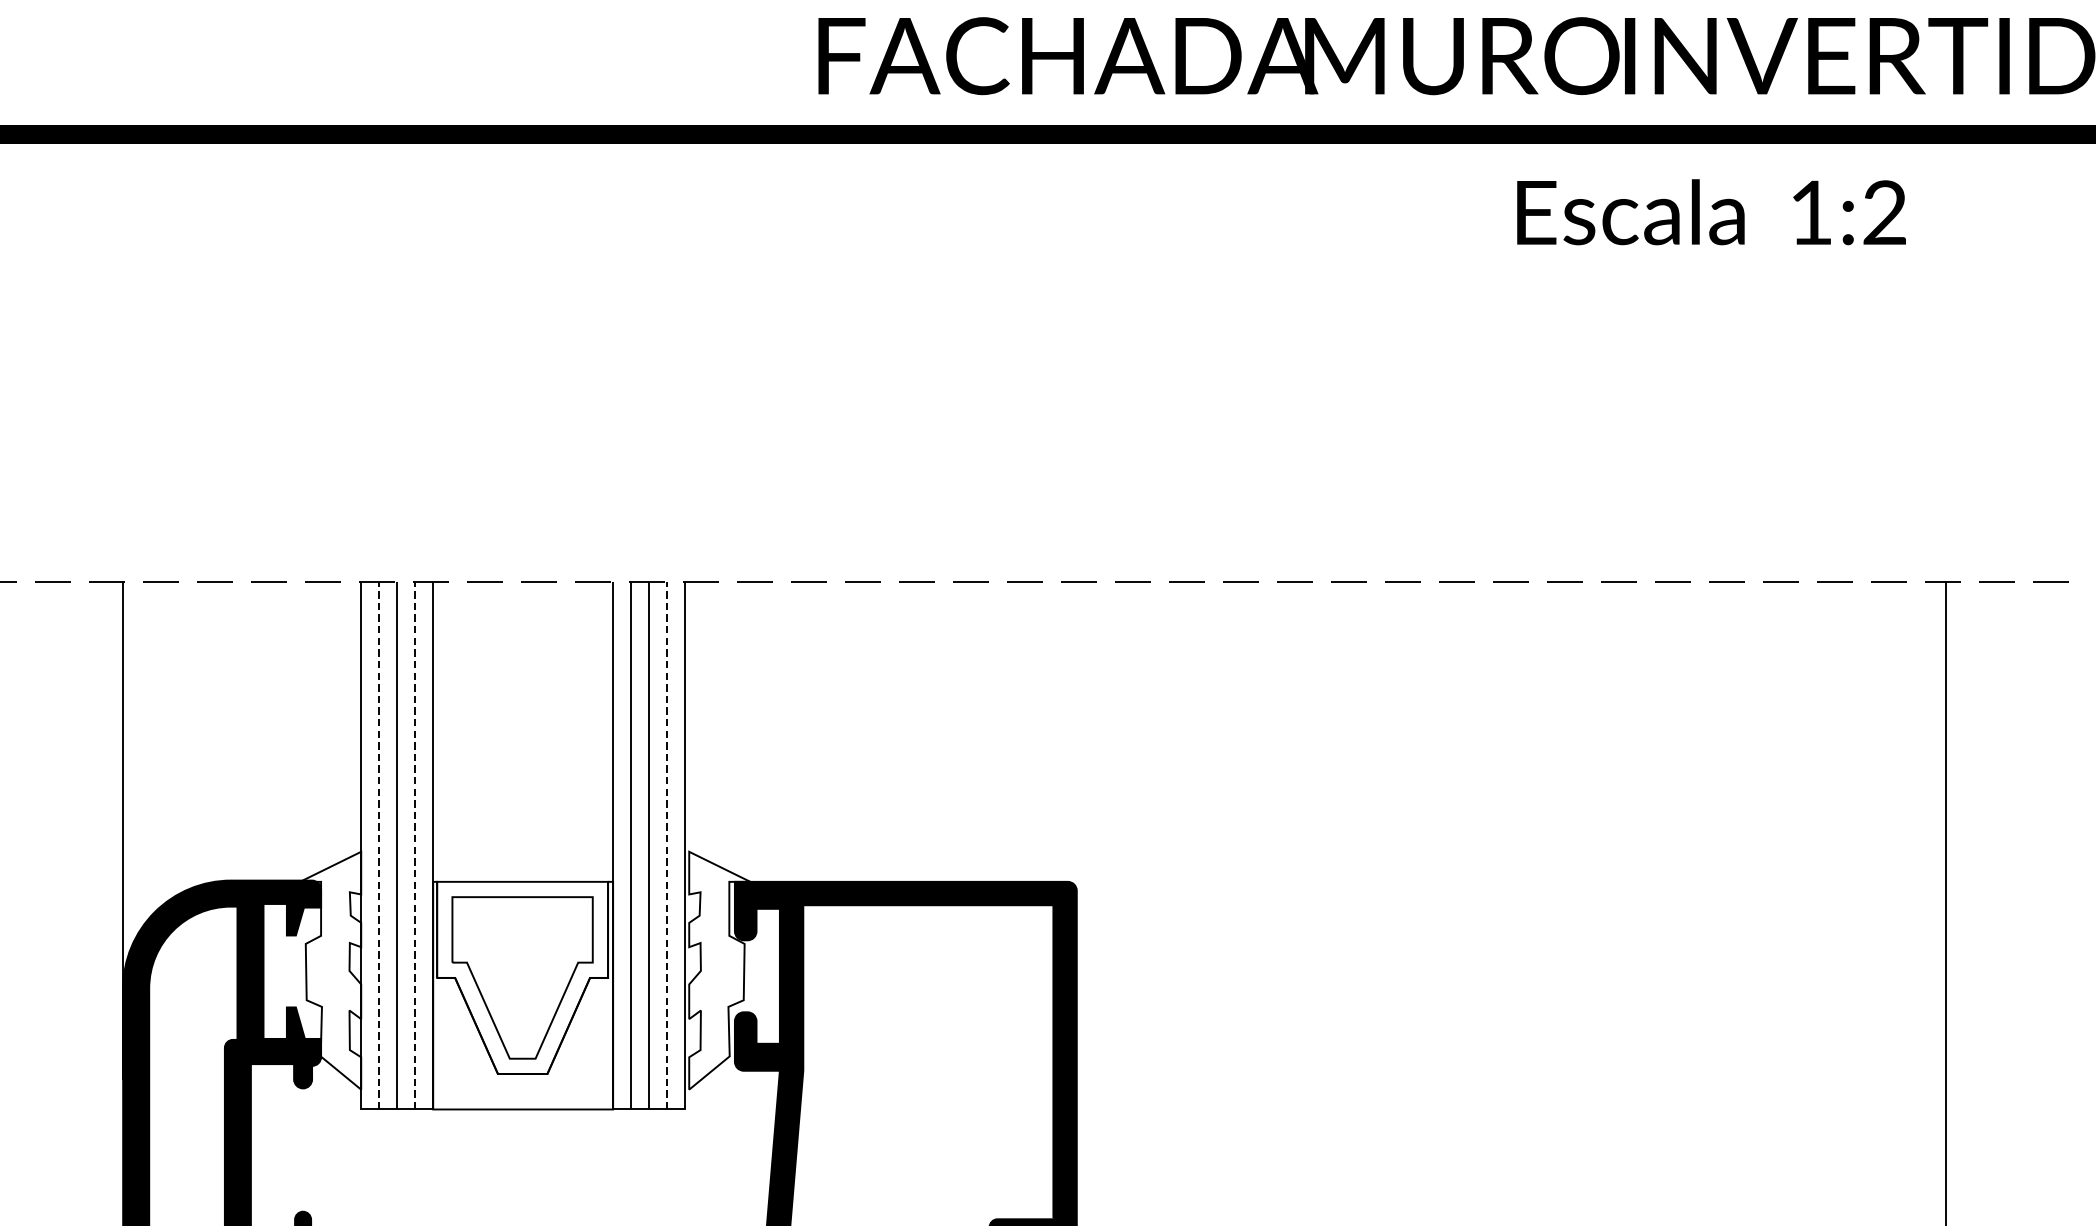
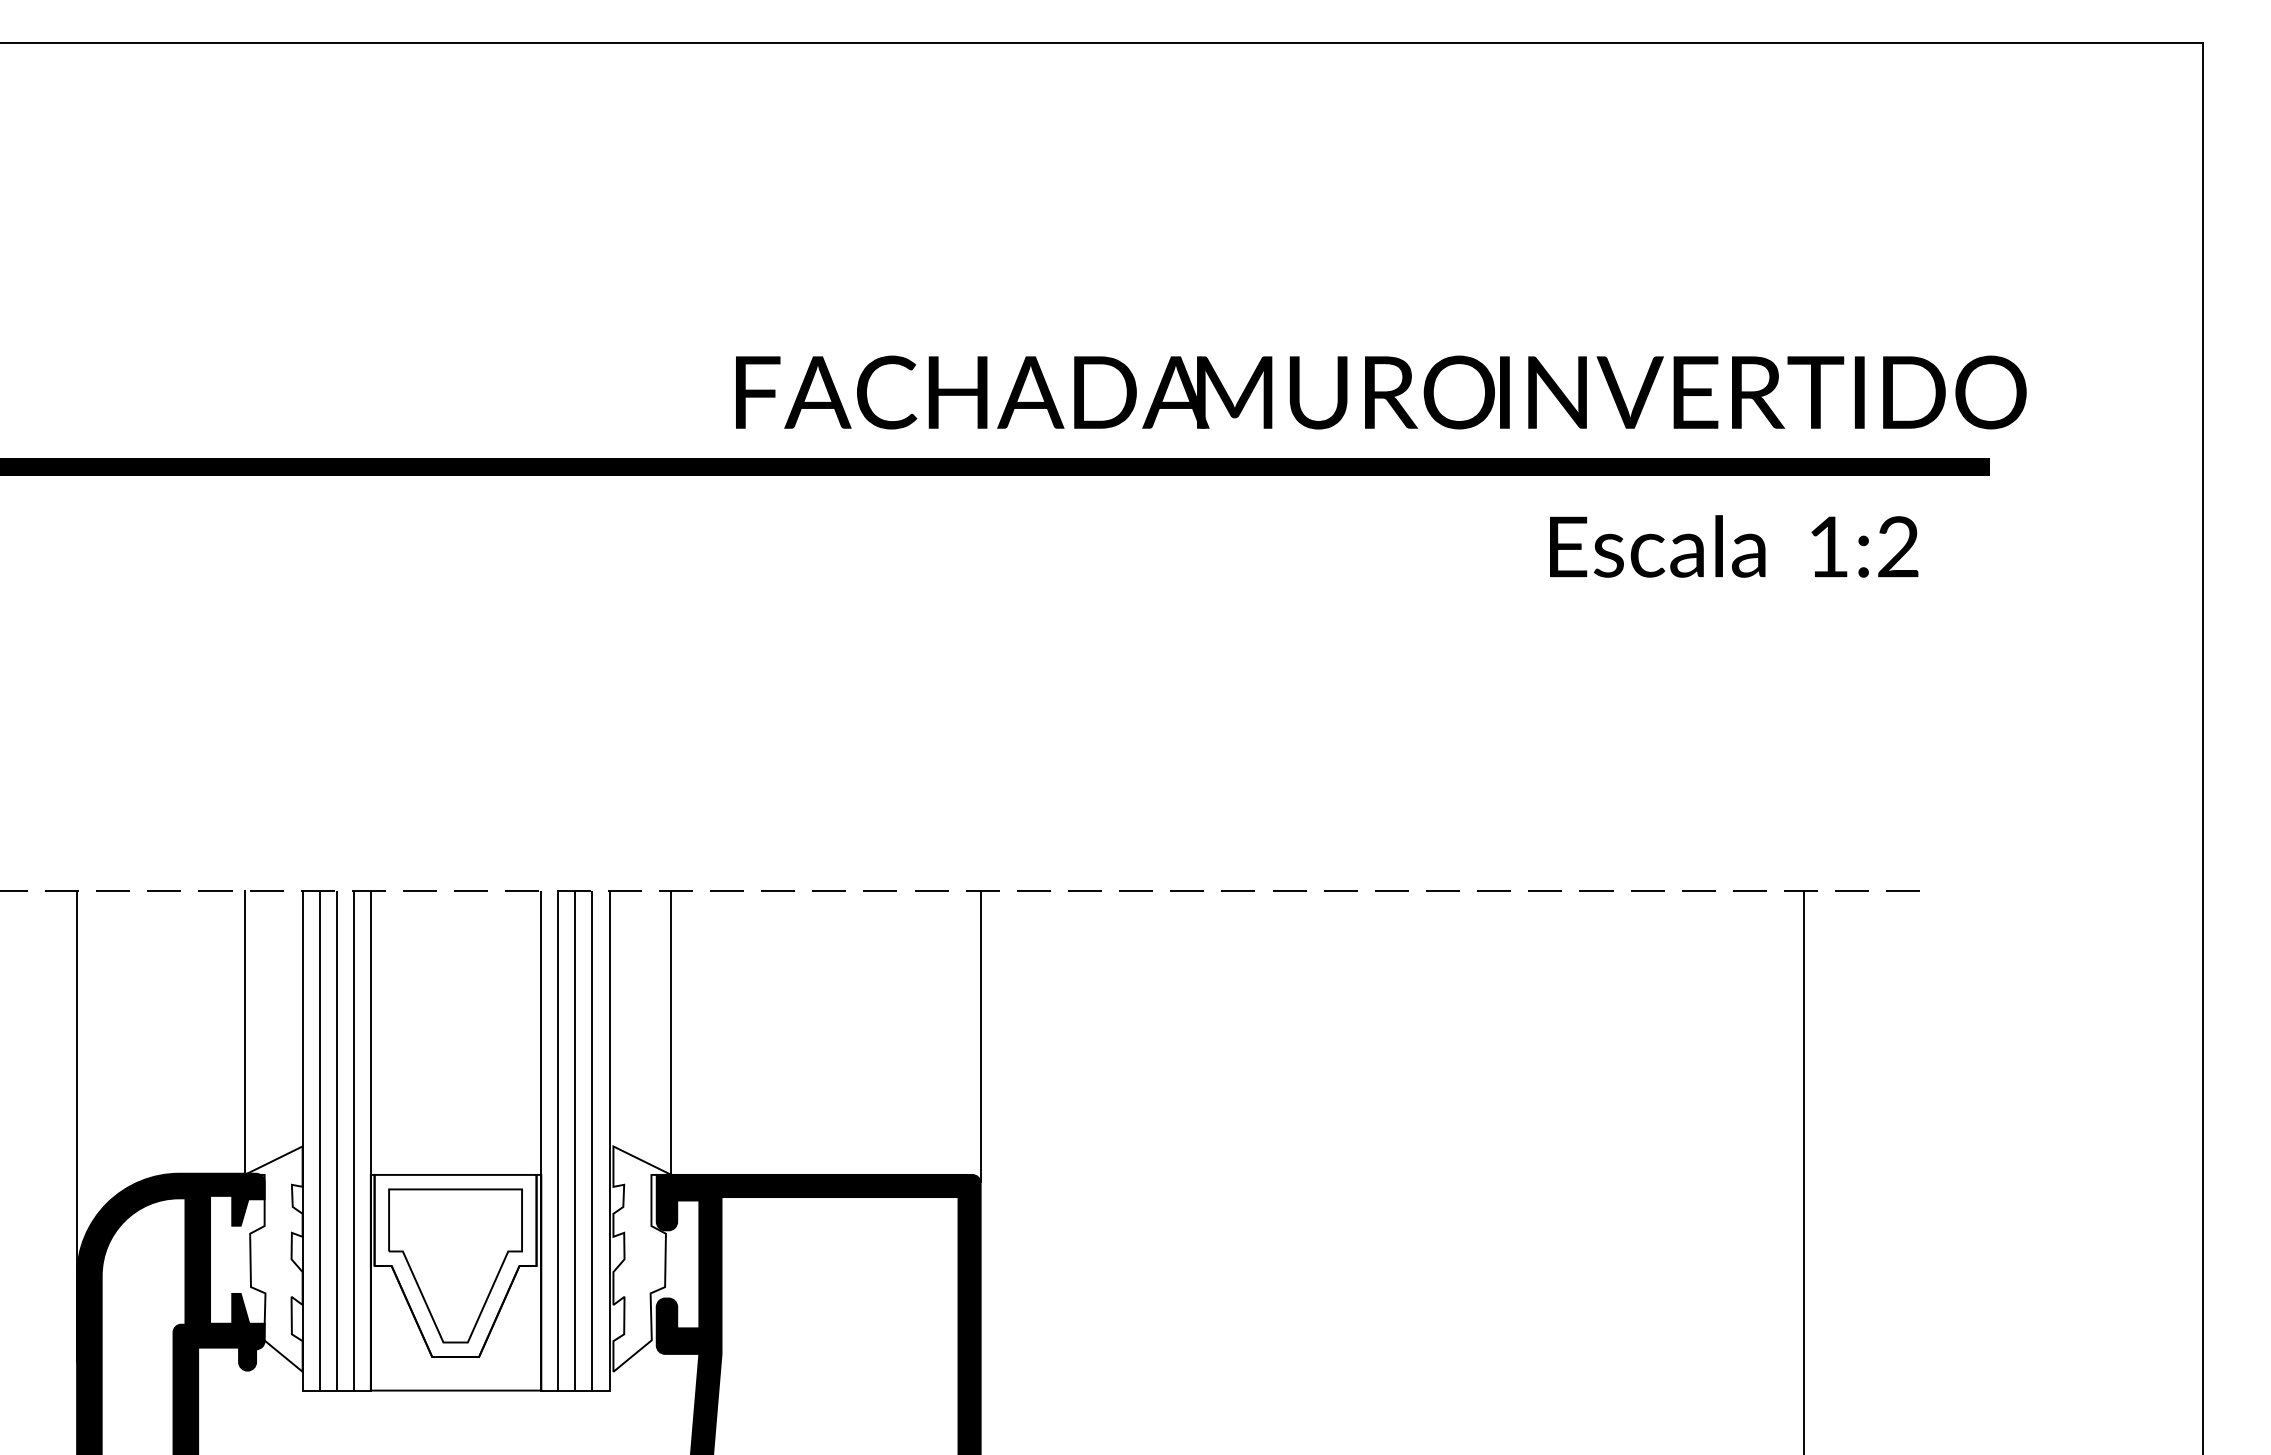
text: (1711, 212) -> (1734, 546), moved
line: (299, 731) -> (244, 1032), added
line: (750, 731) -> (671, 1032), added
line: (1076, 734) -> (980, 1035), added
line: (378, 845) -> (319, 1140), dashed -> solid
line: (414, 845) -> (353, 1140), dashed -> solid
line: (667, 845) -> (592, 1140), dashed -> solid

